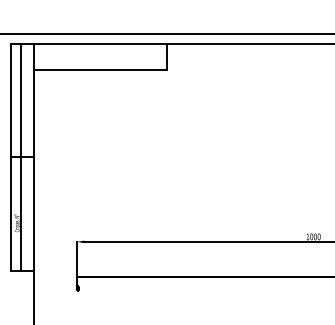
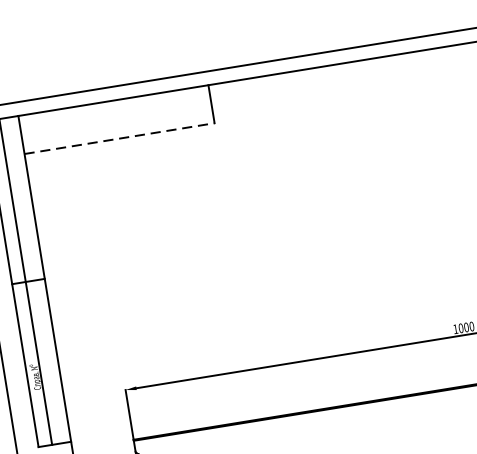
line: (100, 70) -> (119, 138), solid -> dashed

